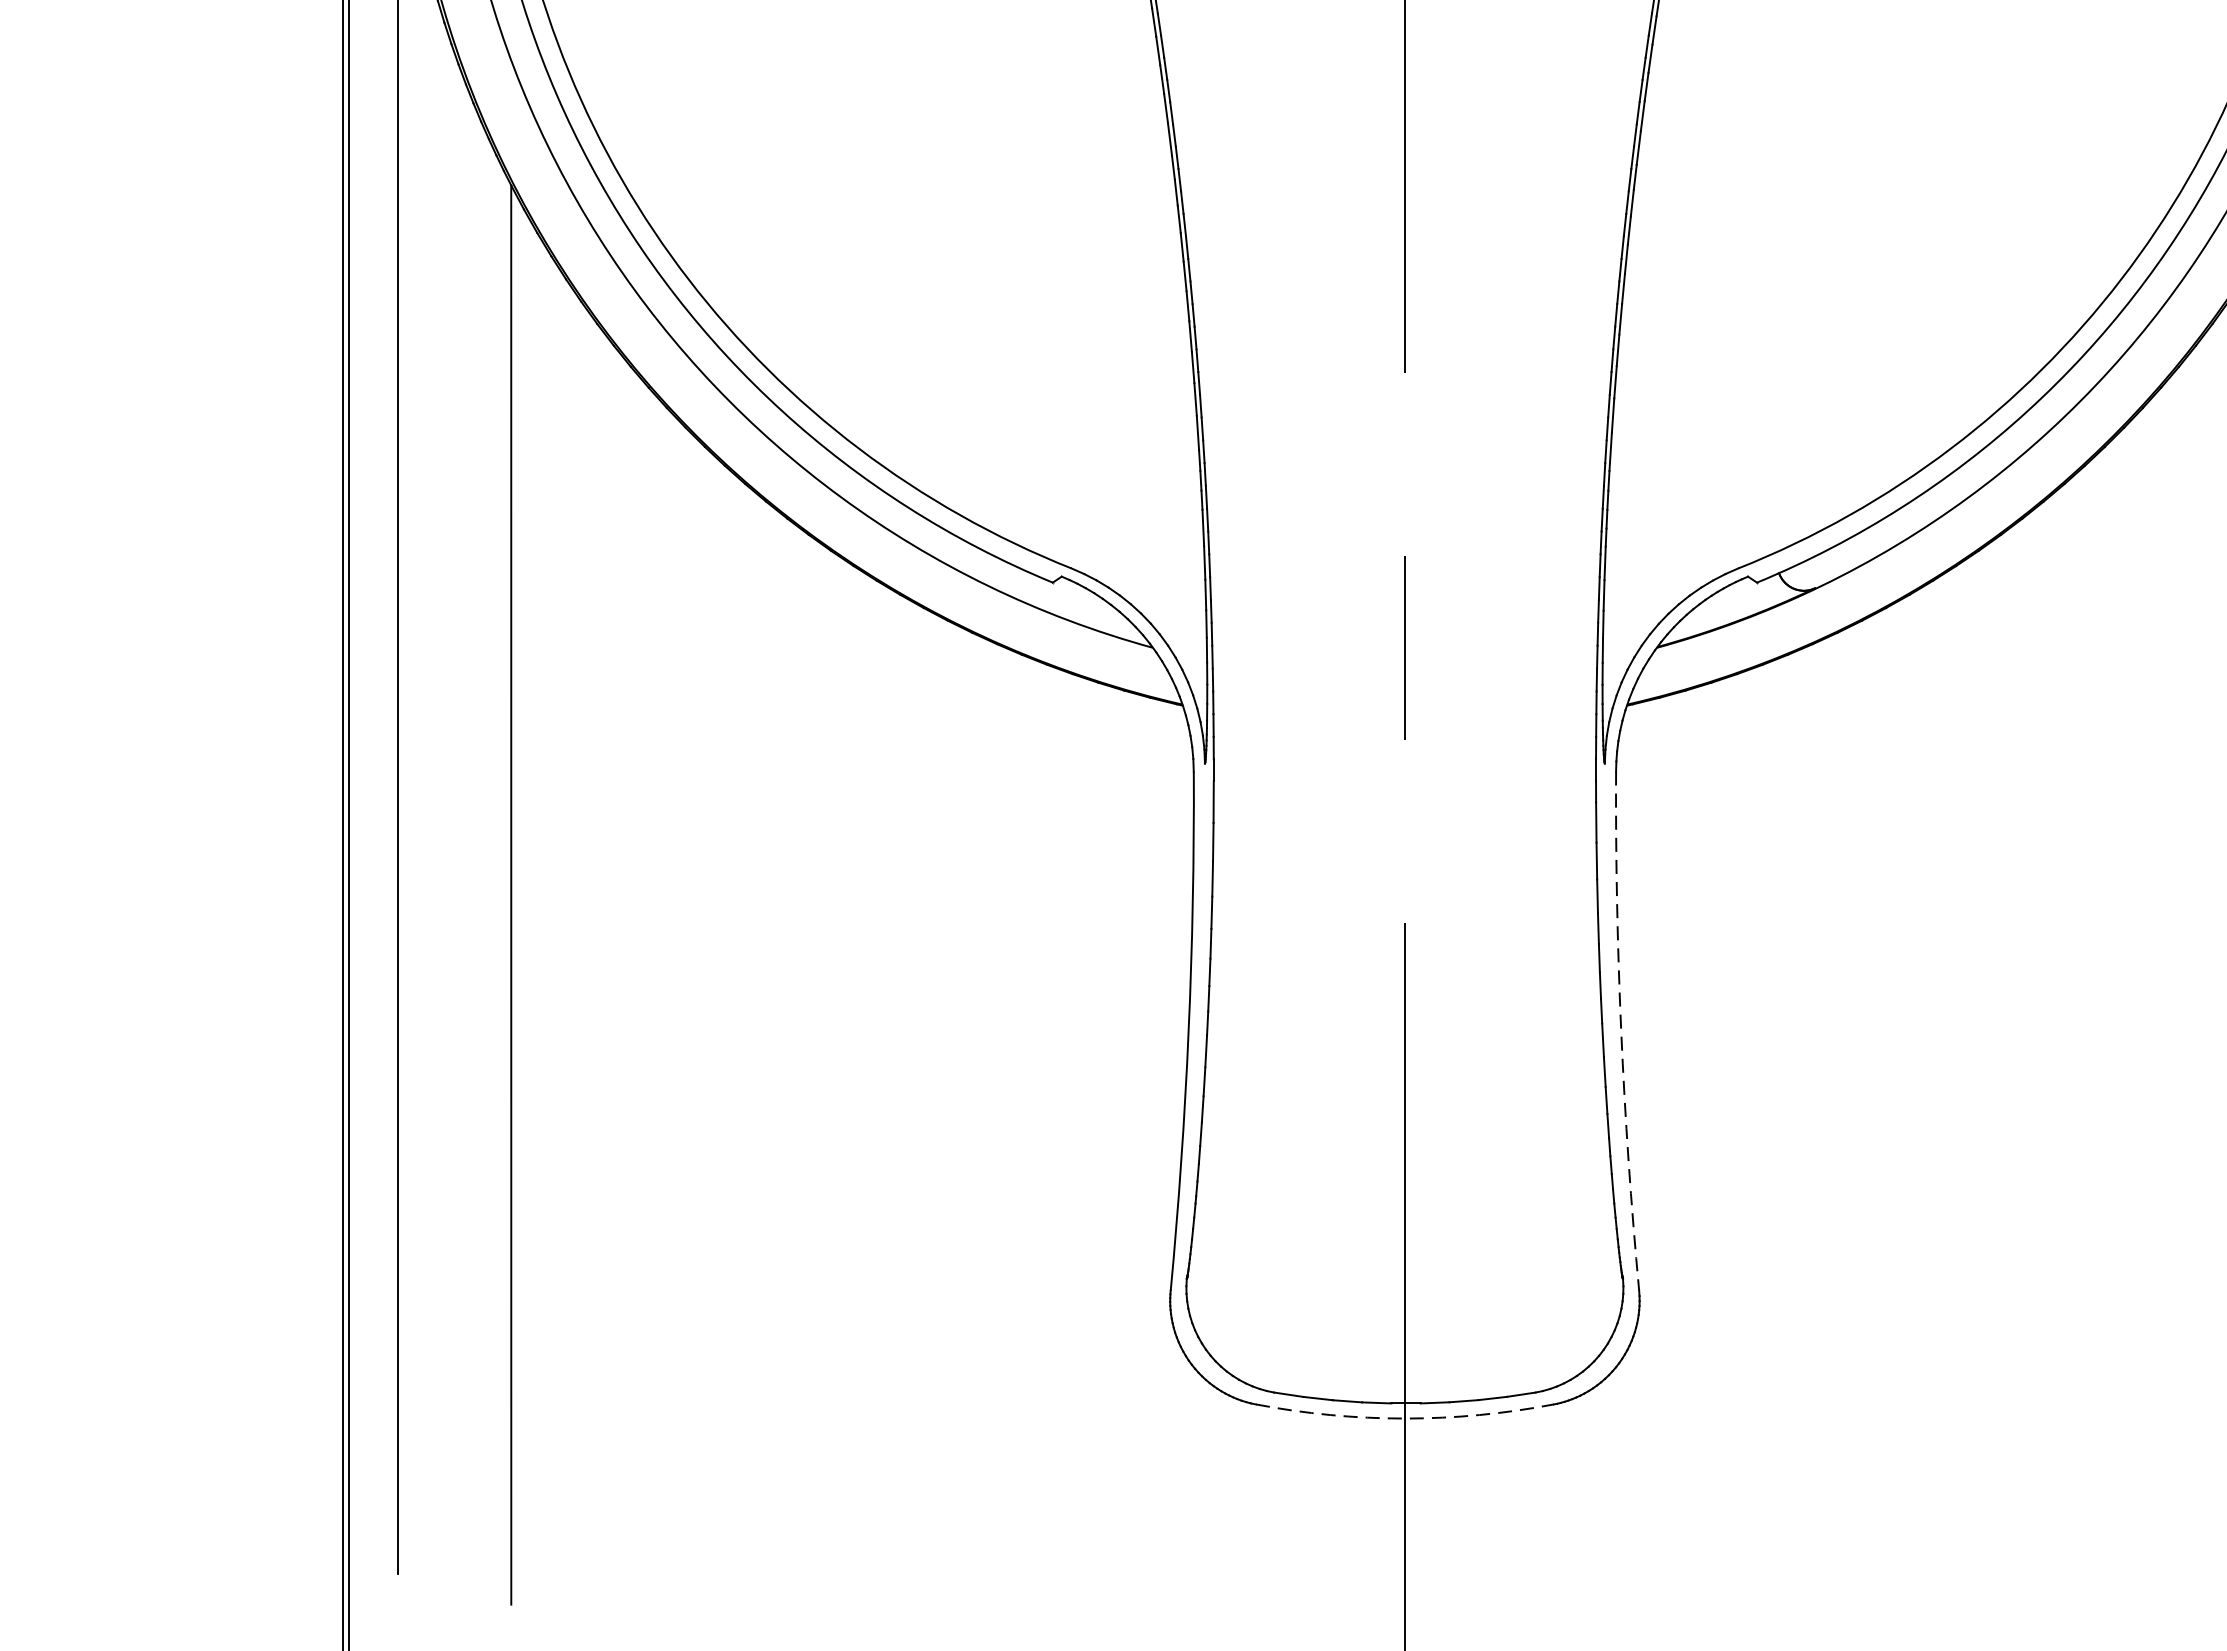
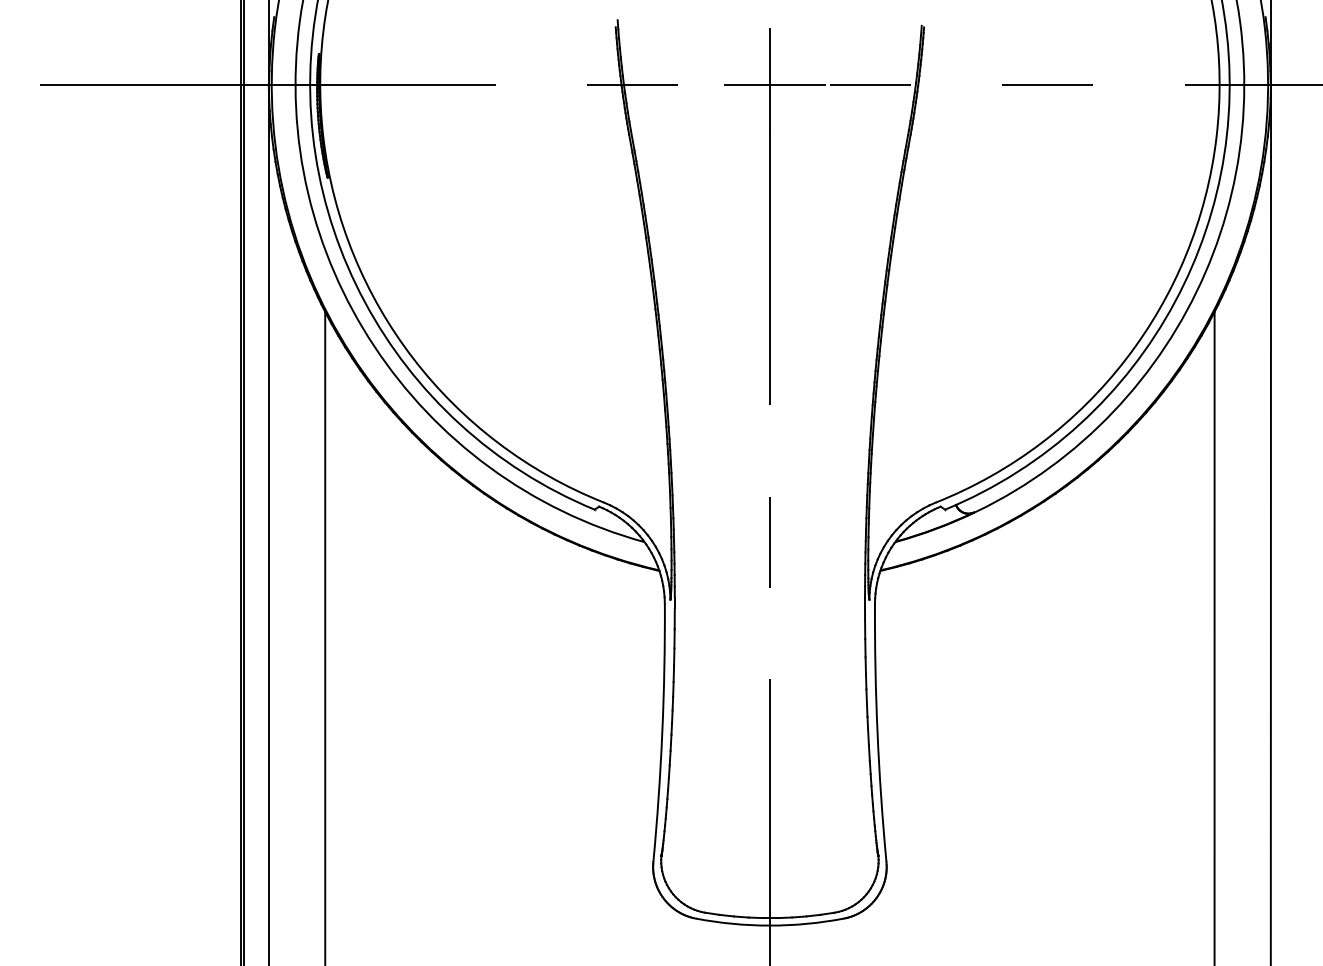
arc: (1621, 1030) -> (877, 732), dashed -> solid
arc: (1404, 1418) -> (769, 925), dashed -> solid

